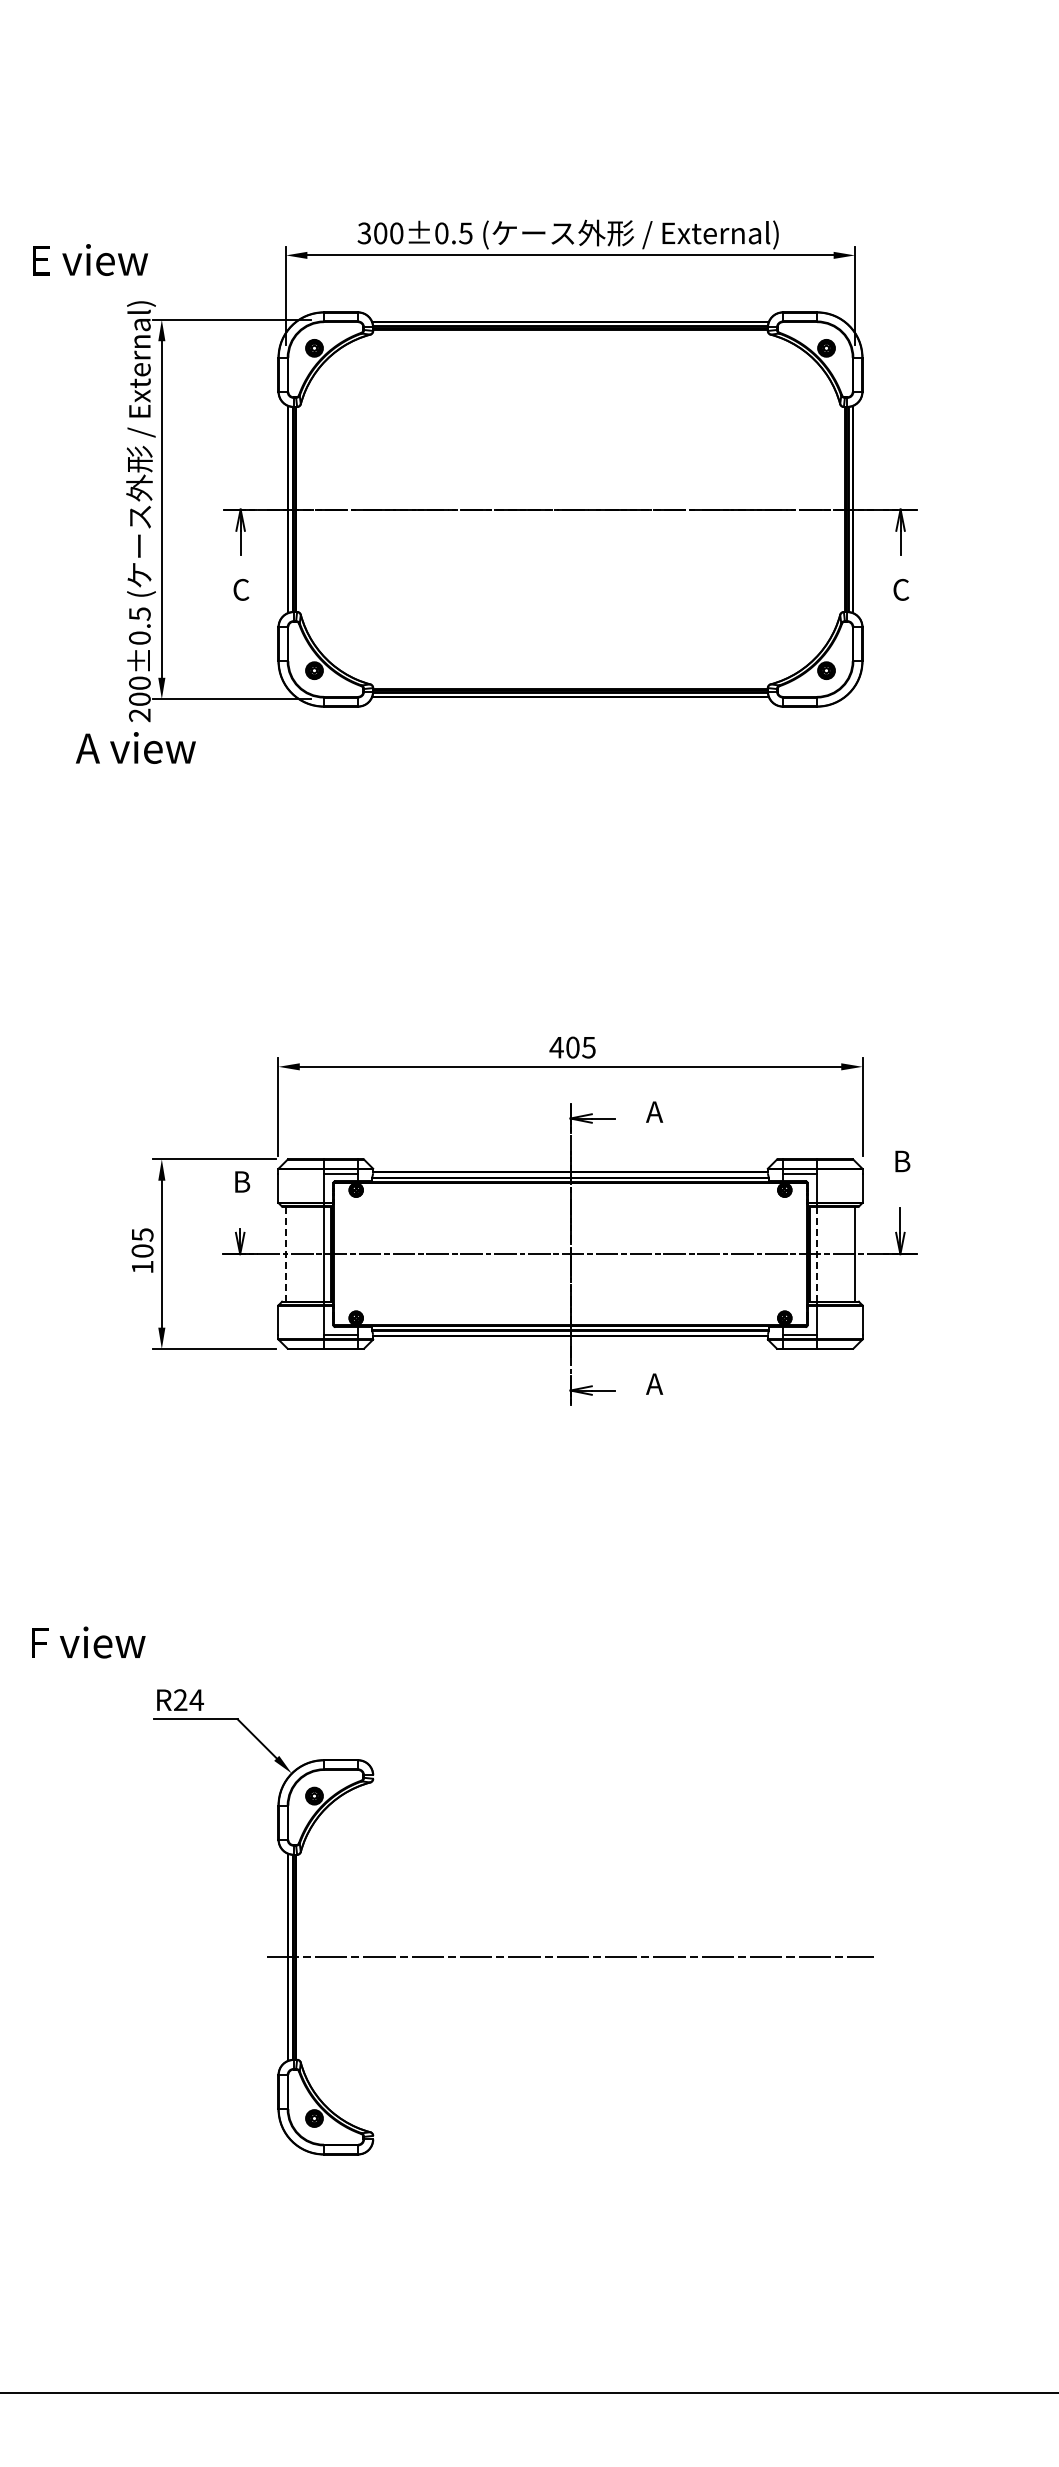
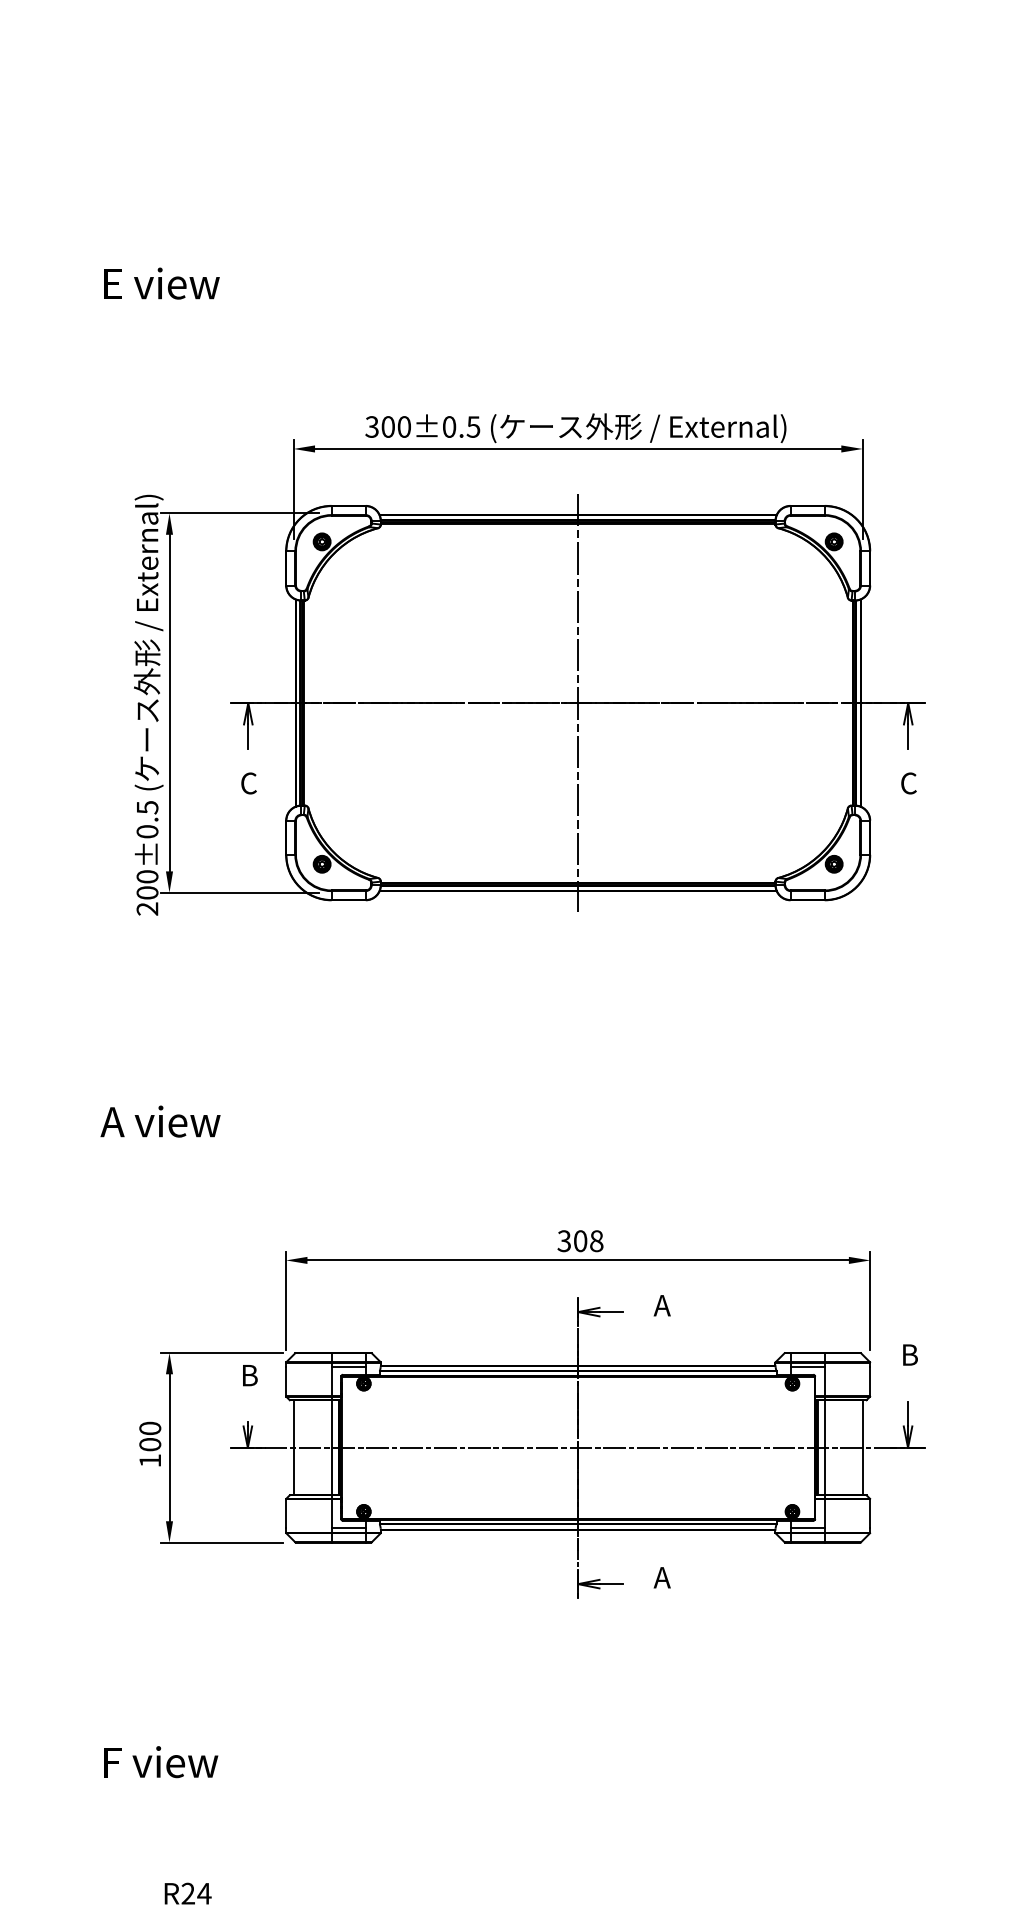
text: (90, 259) -> (162, 283), moved
line: (570, 509) -> (578, 703), added
text: (135, 747) -> (160, 1121), moved
text: (572, 1047) -> (580, 1241), 405 -> 308
text: (142, 1234) -> (150, 1428), 105 -> 100
line: (286, 1254) -> (294, 1448), dashed -> solid
line: (817, 1254) -> (825, 1448), dashed -> solid
text: (88, 1642) -> (161, 1762), moved

